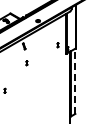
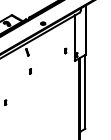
line: (75, 81) -> (85, 92), dashed -> solid

